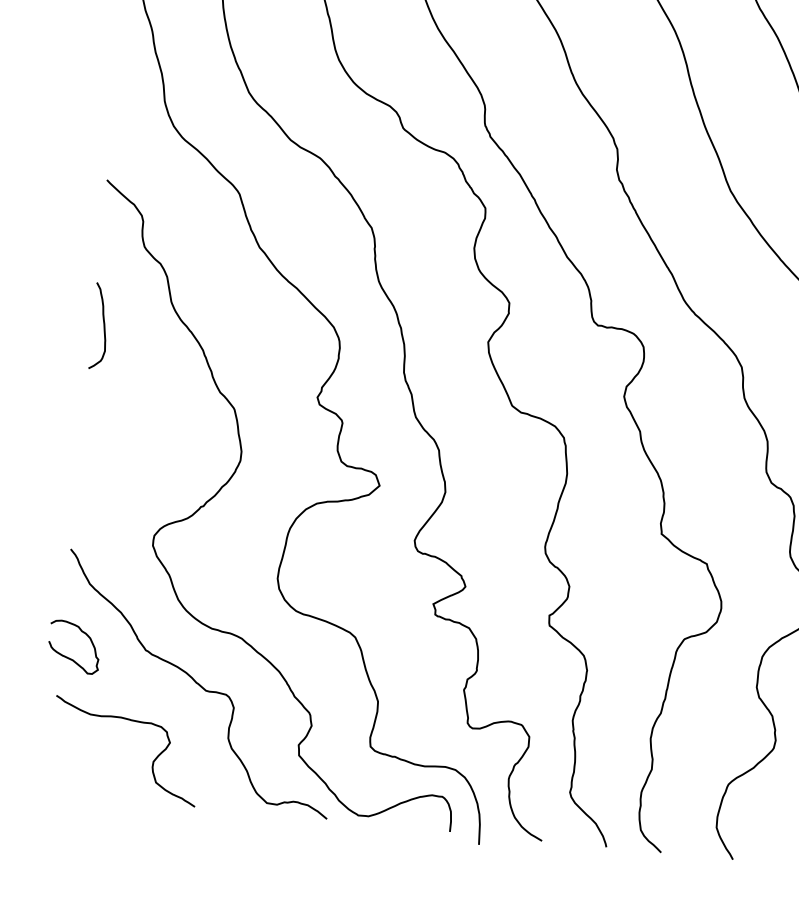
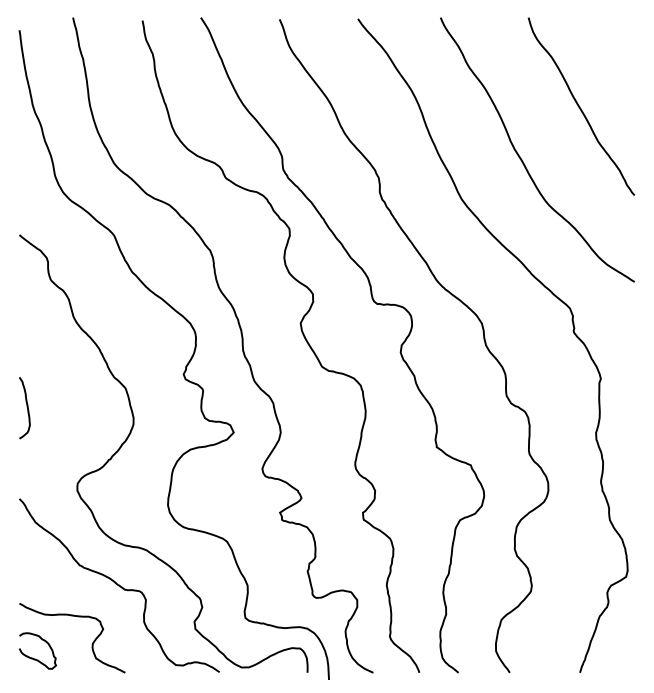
curve: (102, 325) -> (26, 407), moved
curve: (70, 657) -> (35, 658), moved

